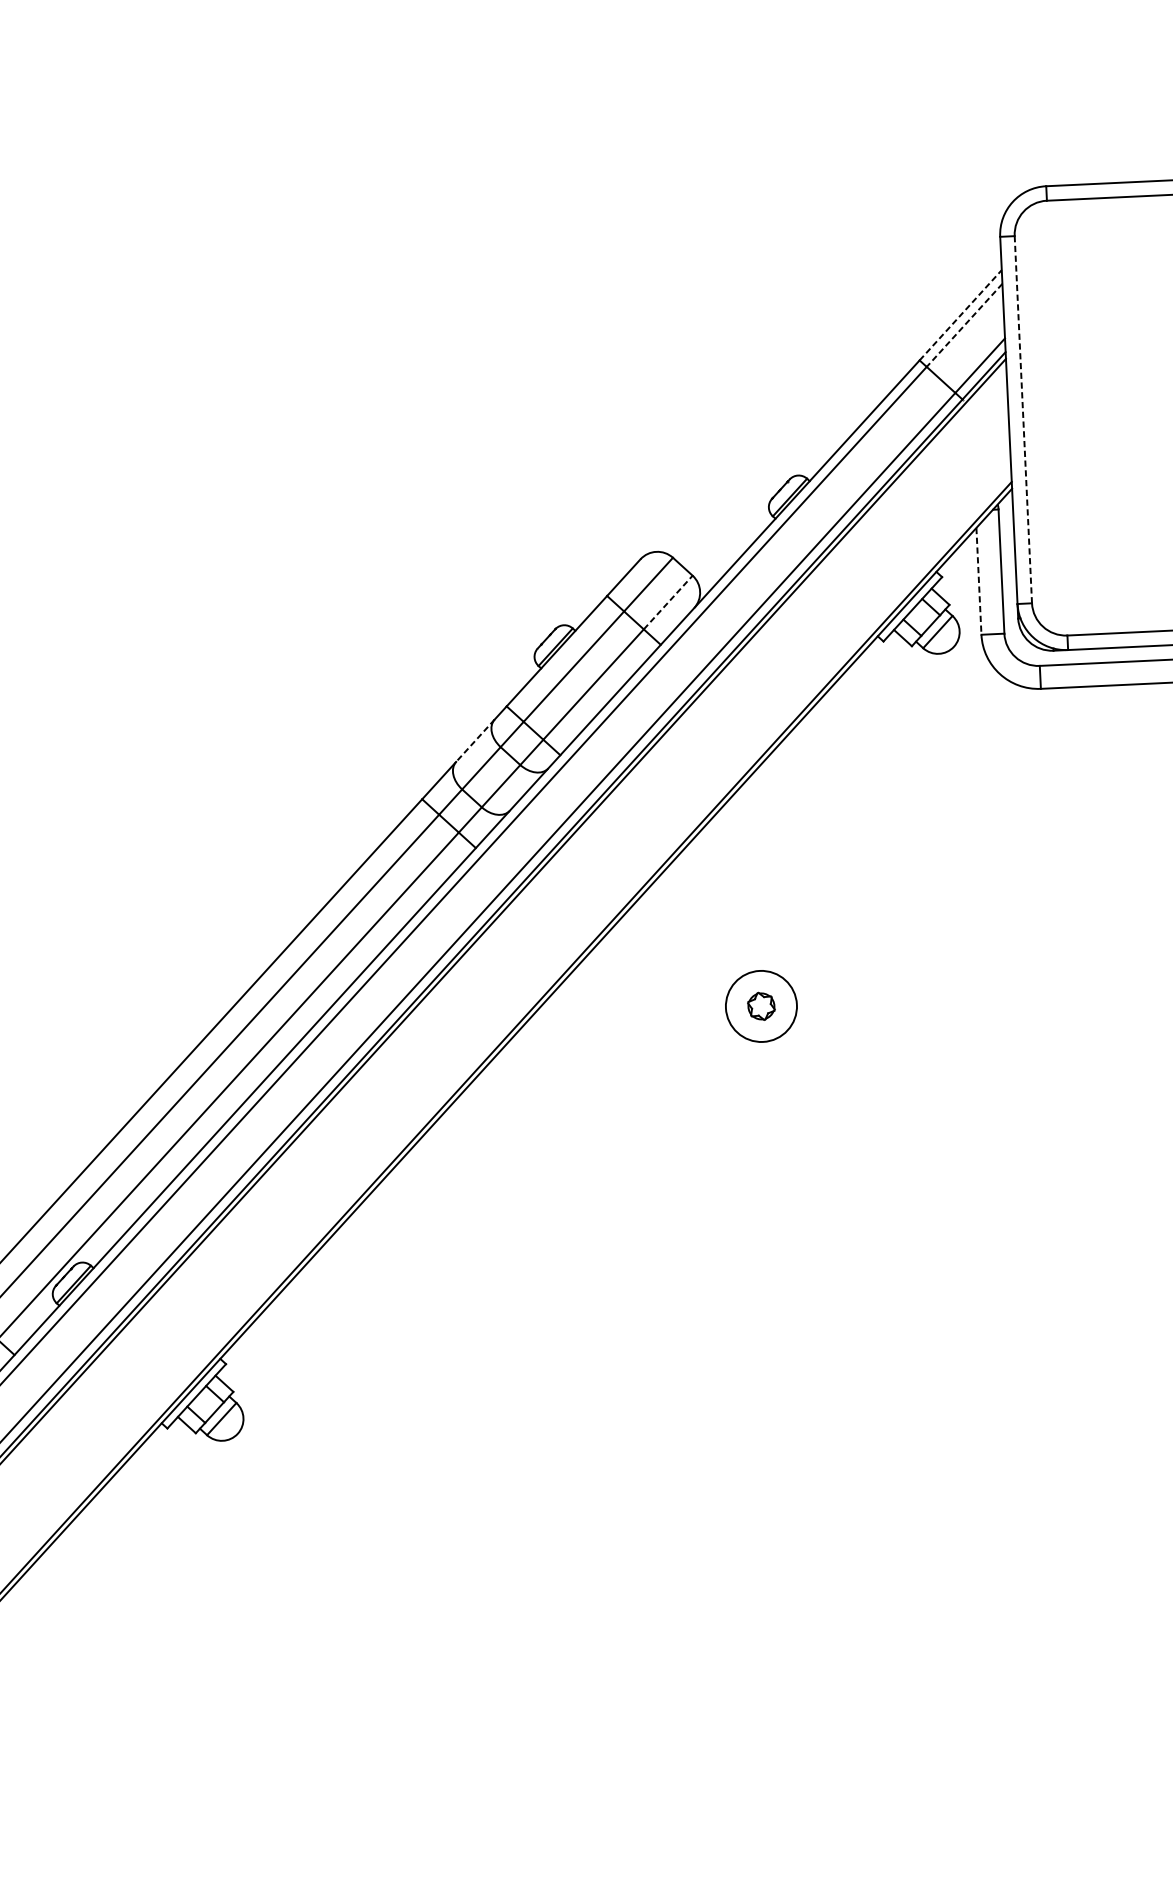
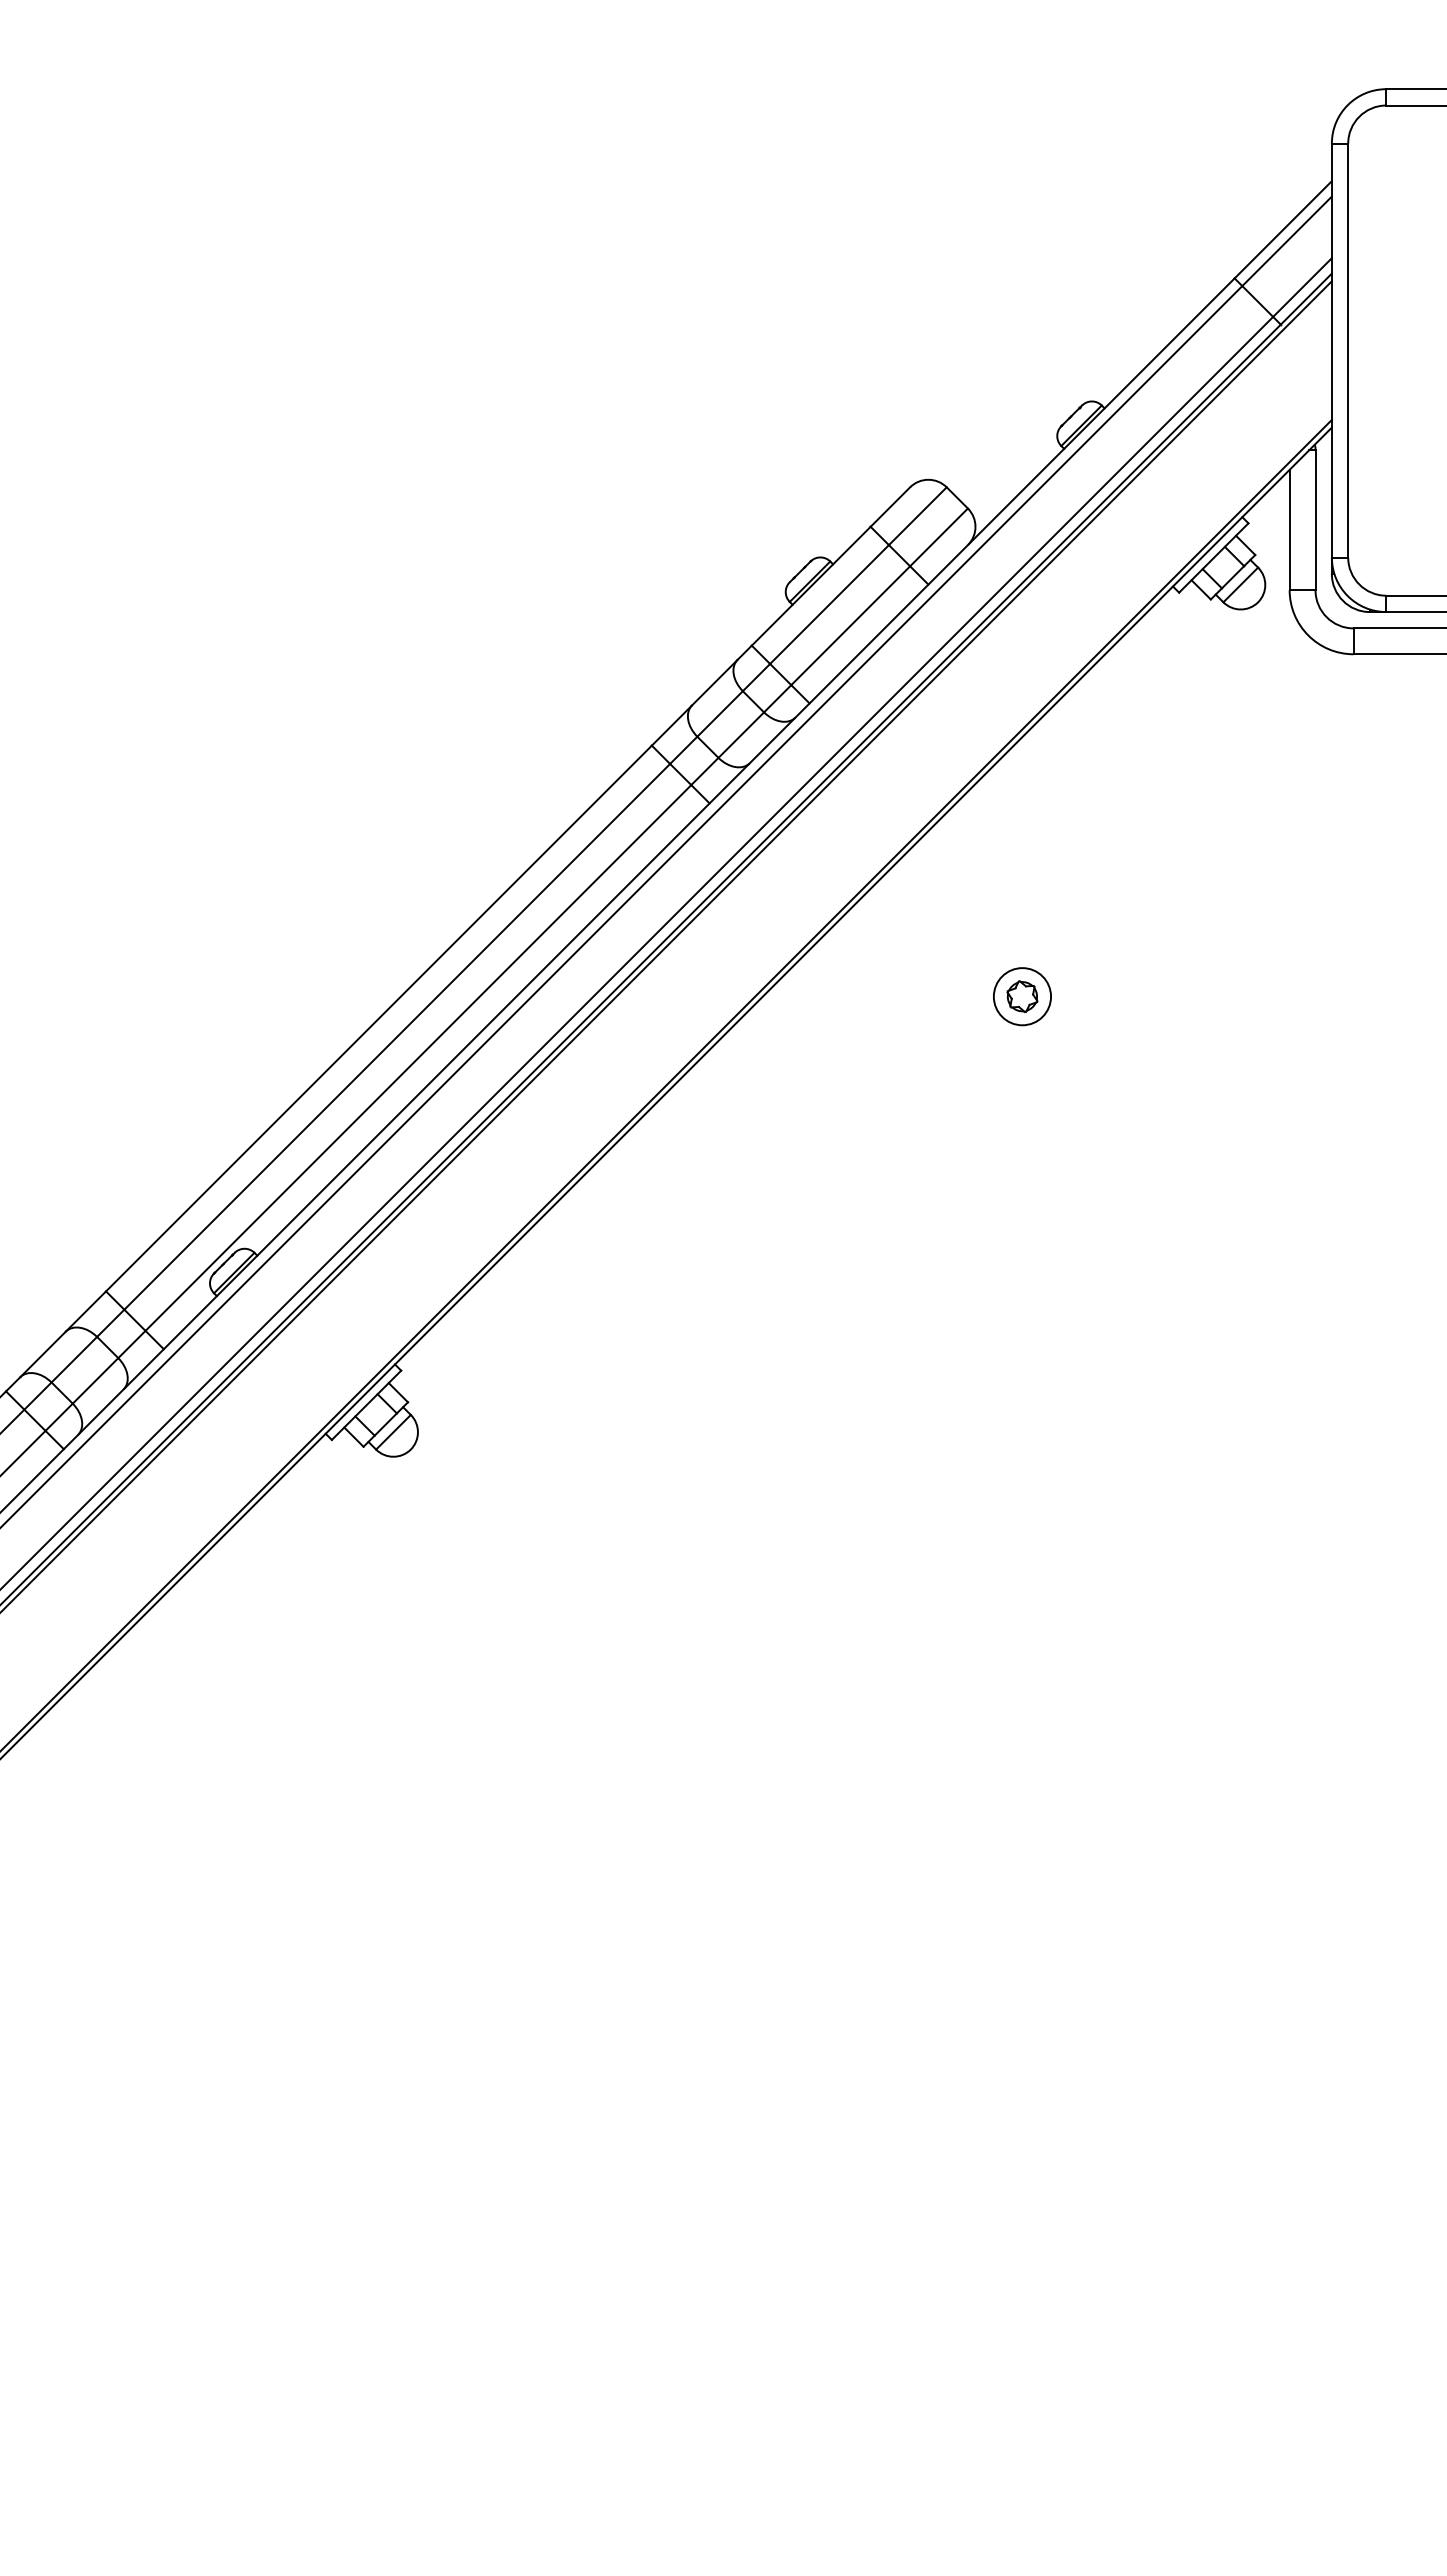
line: (960, 315) -> (1283, 229), dashed -> solid
line: (964, 325) -> (1286, 241), dashed -> solid
line: (1023, 419) -> (1348, 350), dashed -> solid
line: (978, 581) -> (1289, 530), dashed -> solid
line: (668, 602) -> (939, 537), dashed -> solid
line: (475, 741) -> (714, 683), dashed -> solid
circle: (761, 1006) -> (1022, 996), size x0.71

